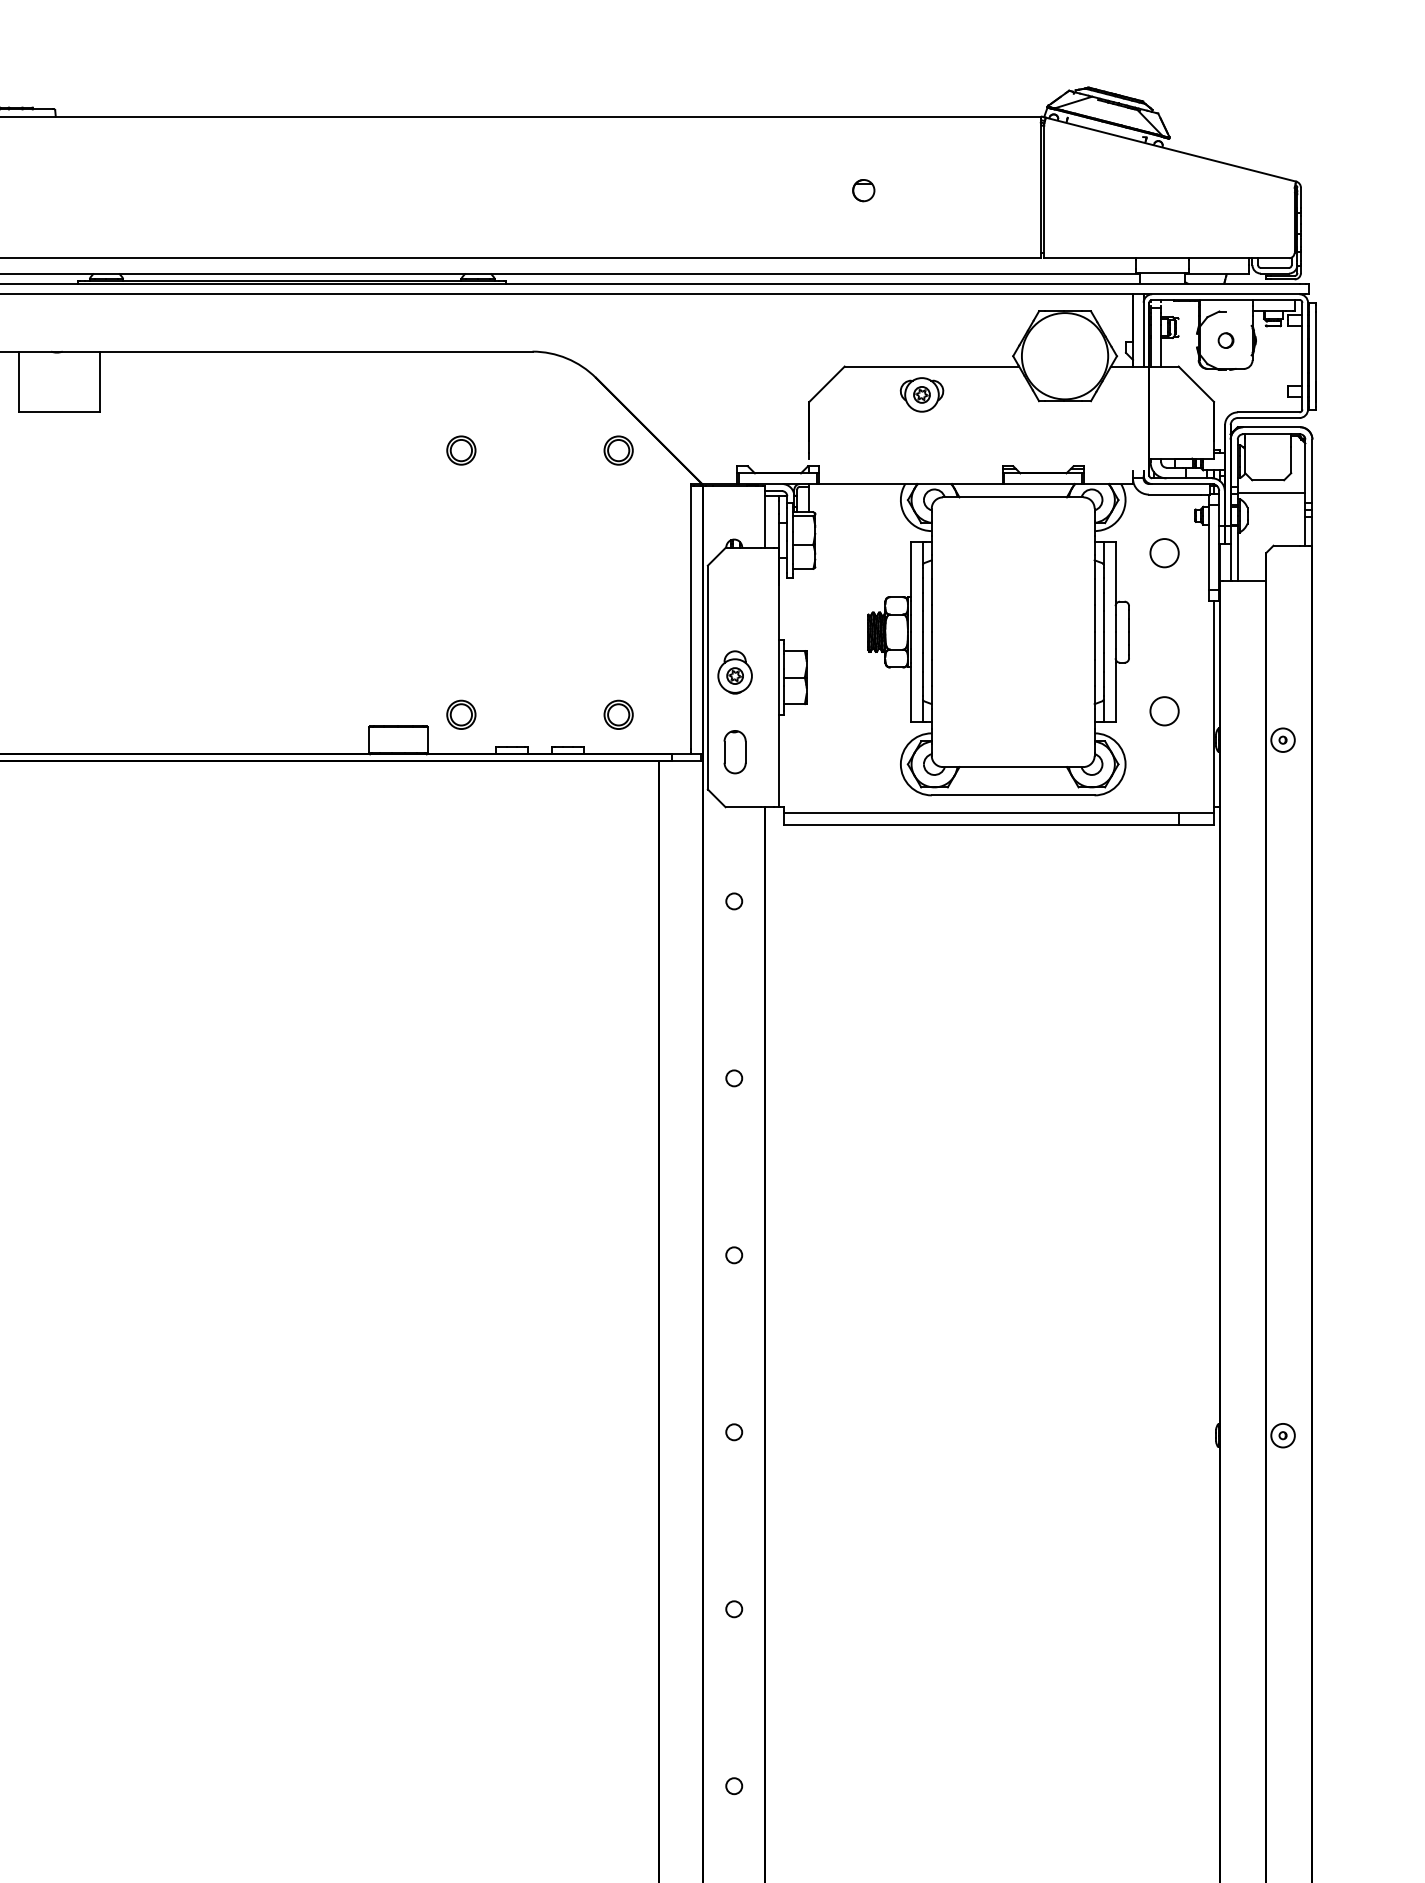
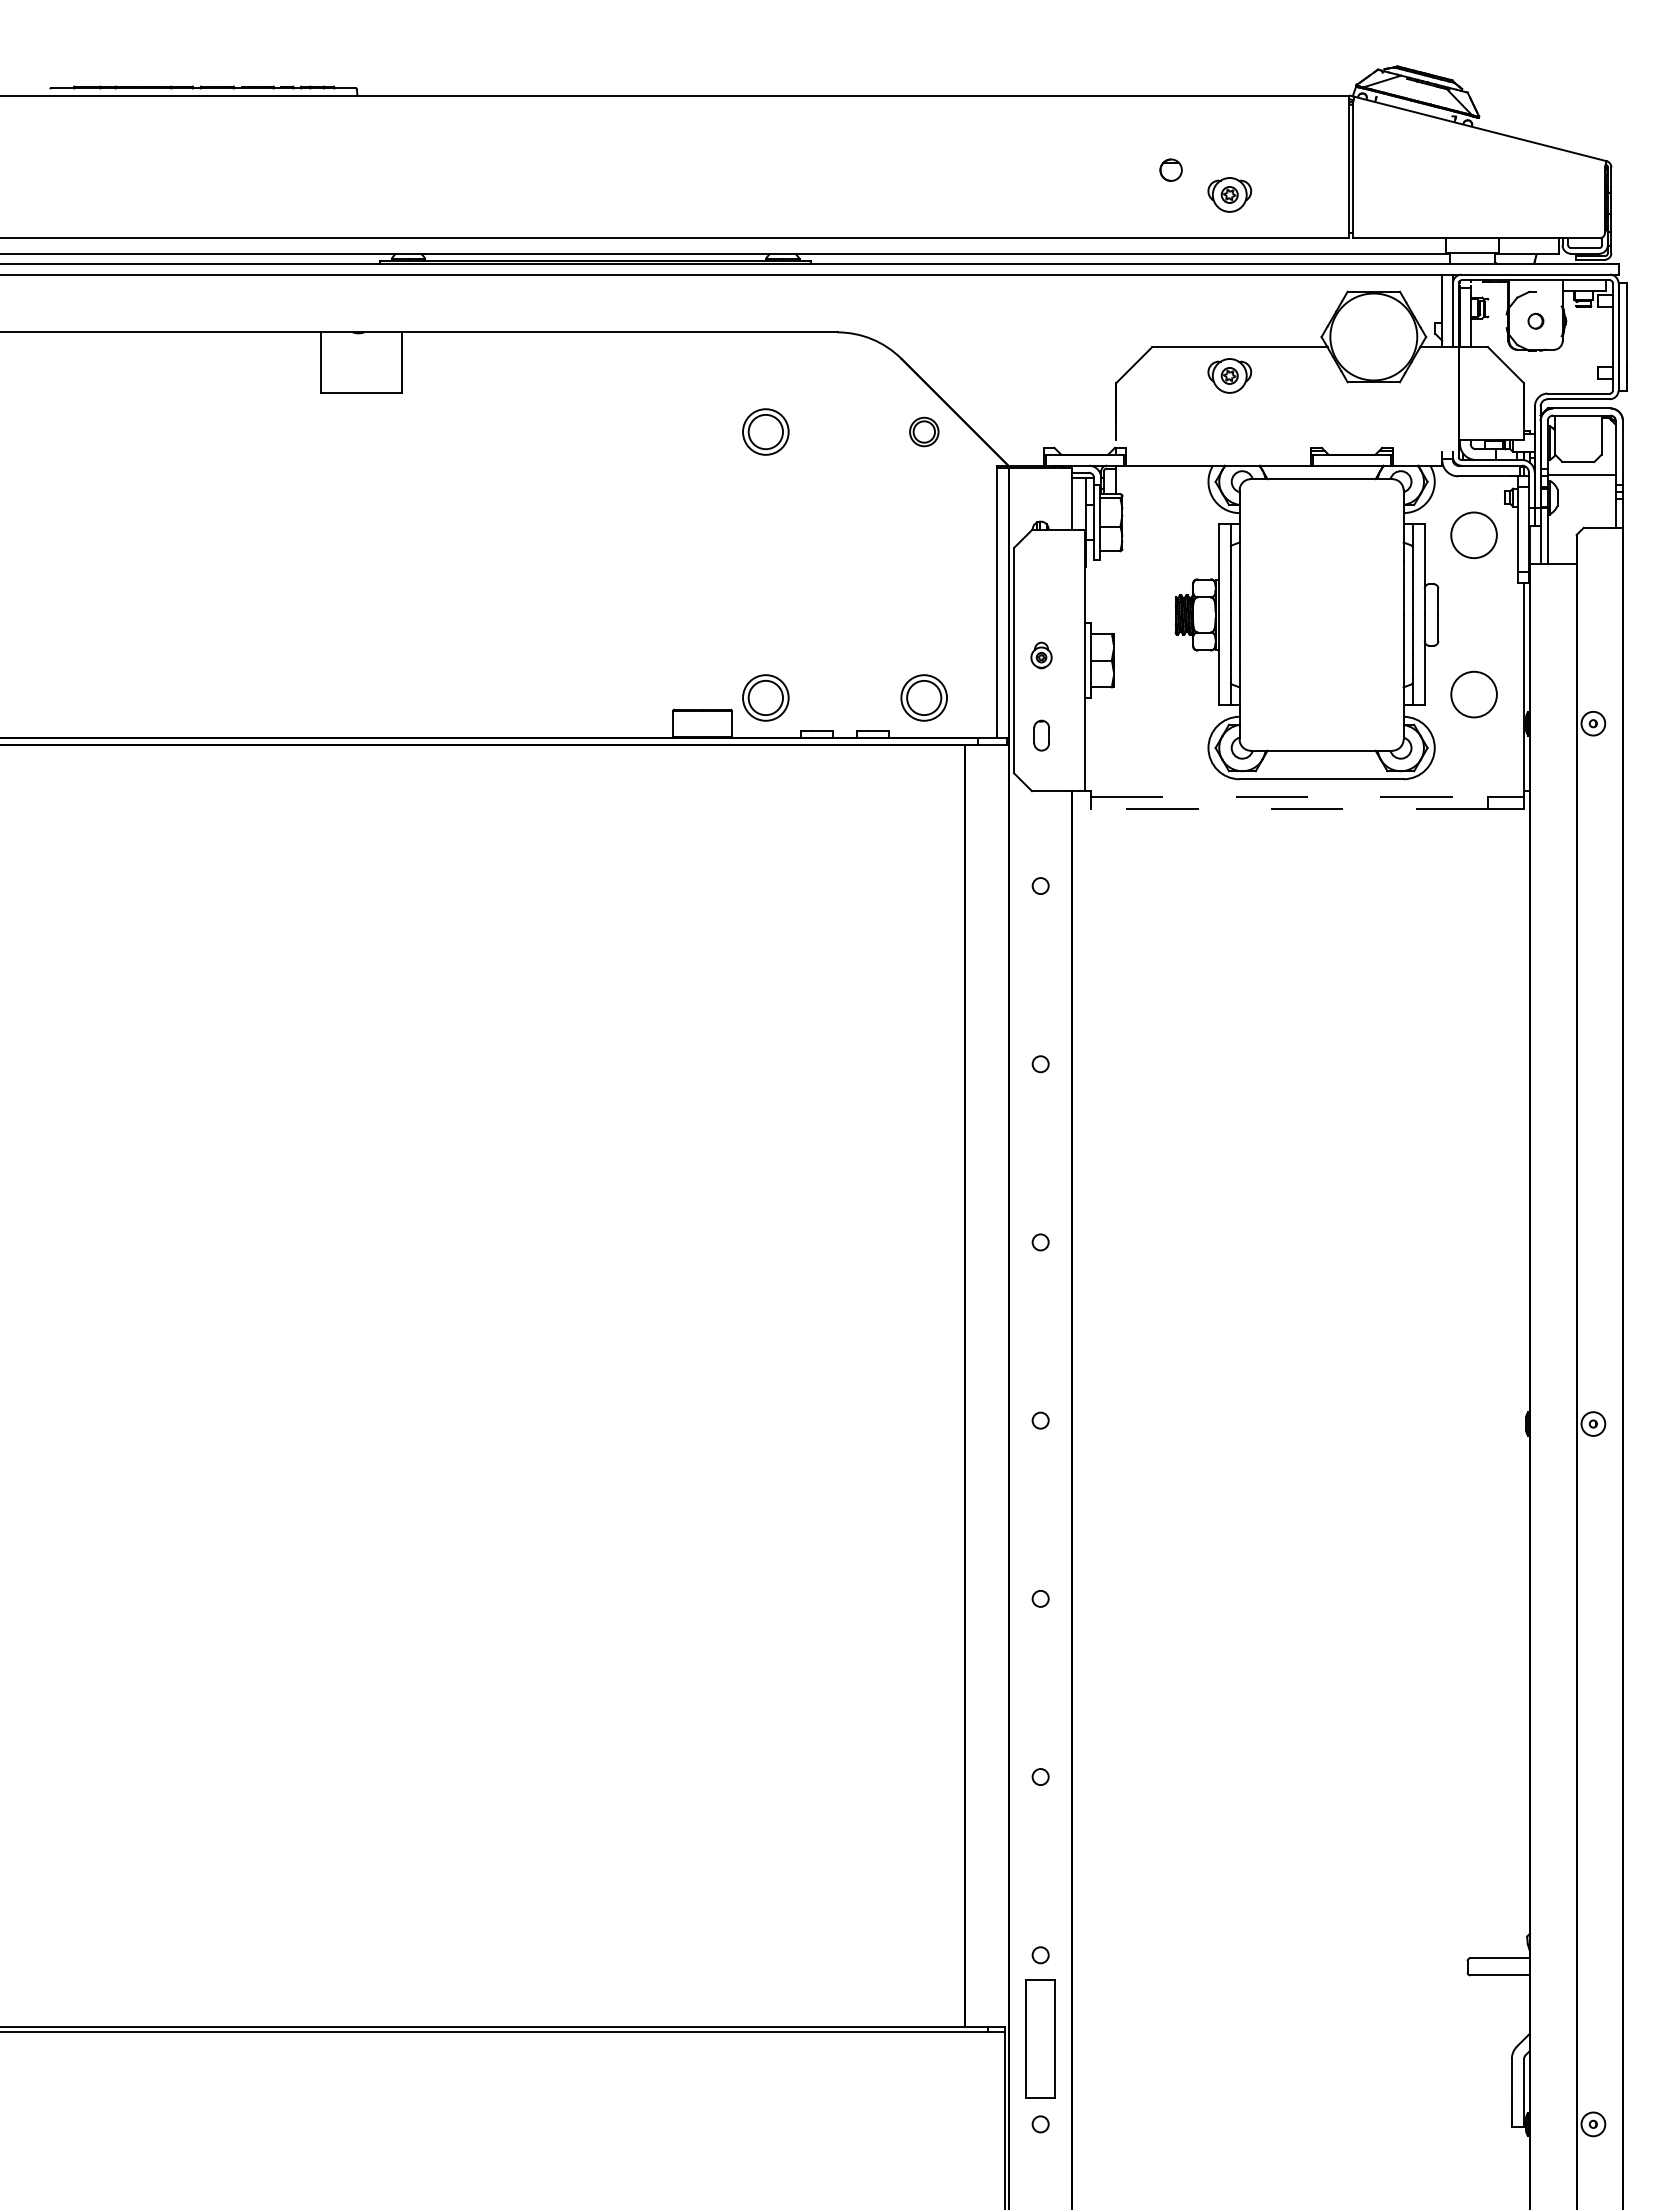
part: (921, 214) -> (1229, 194), added
part: (460, 450) -> (765, 431), size x1.6
circle: (1164, 553) -> (1473, 535), size x1.6
part: (735, 672) -> (1041, 655), size x0.6
circle: (1164, 711) -> (1473, 694), size x1.6
part: (460, 715) -> (765, 698), size x1.6
part: (618, 715) -> (924, 698), size x1.6
part: (735, 751) -> (1041, 735), size x0.7
line: (981, 812) -> (1289, 796), solid -> dashed
line: (981, 824) -> (1289, 808), solid -> dashed

